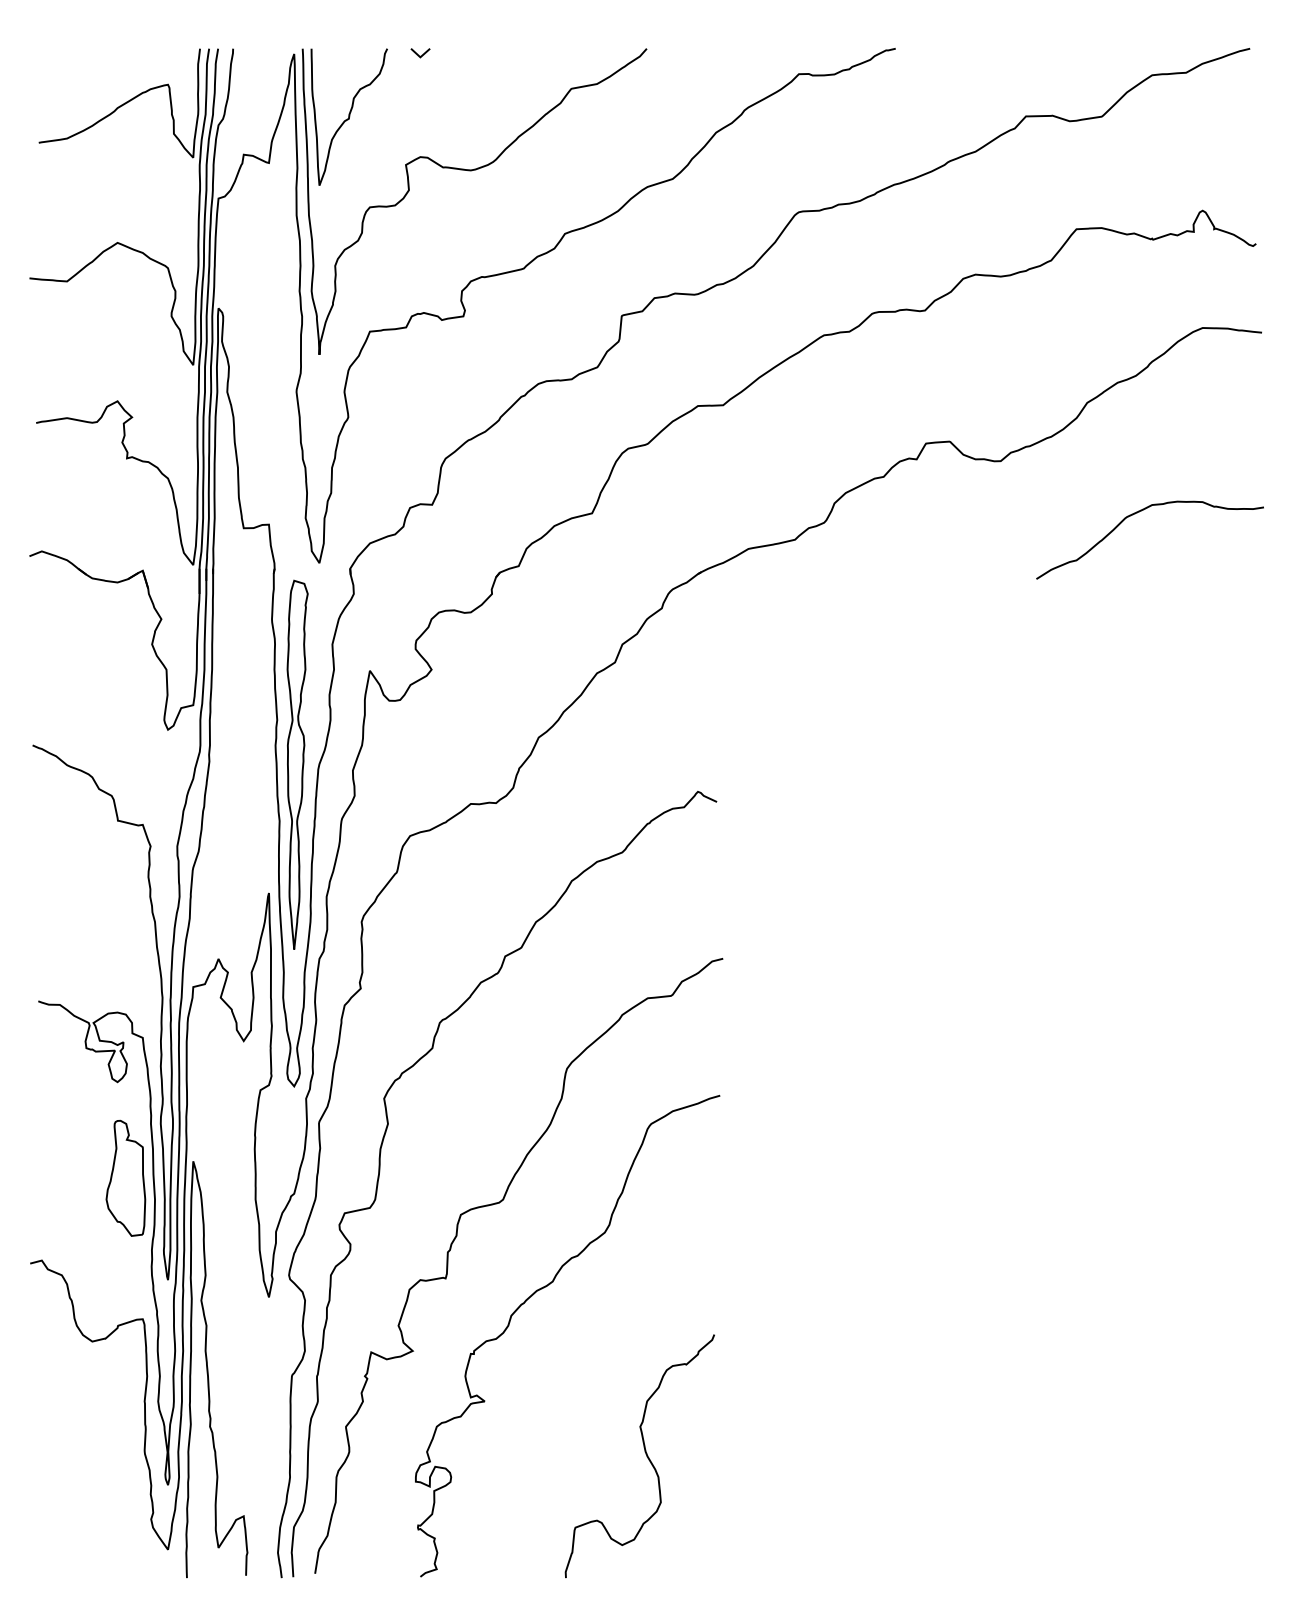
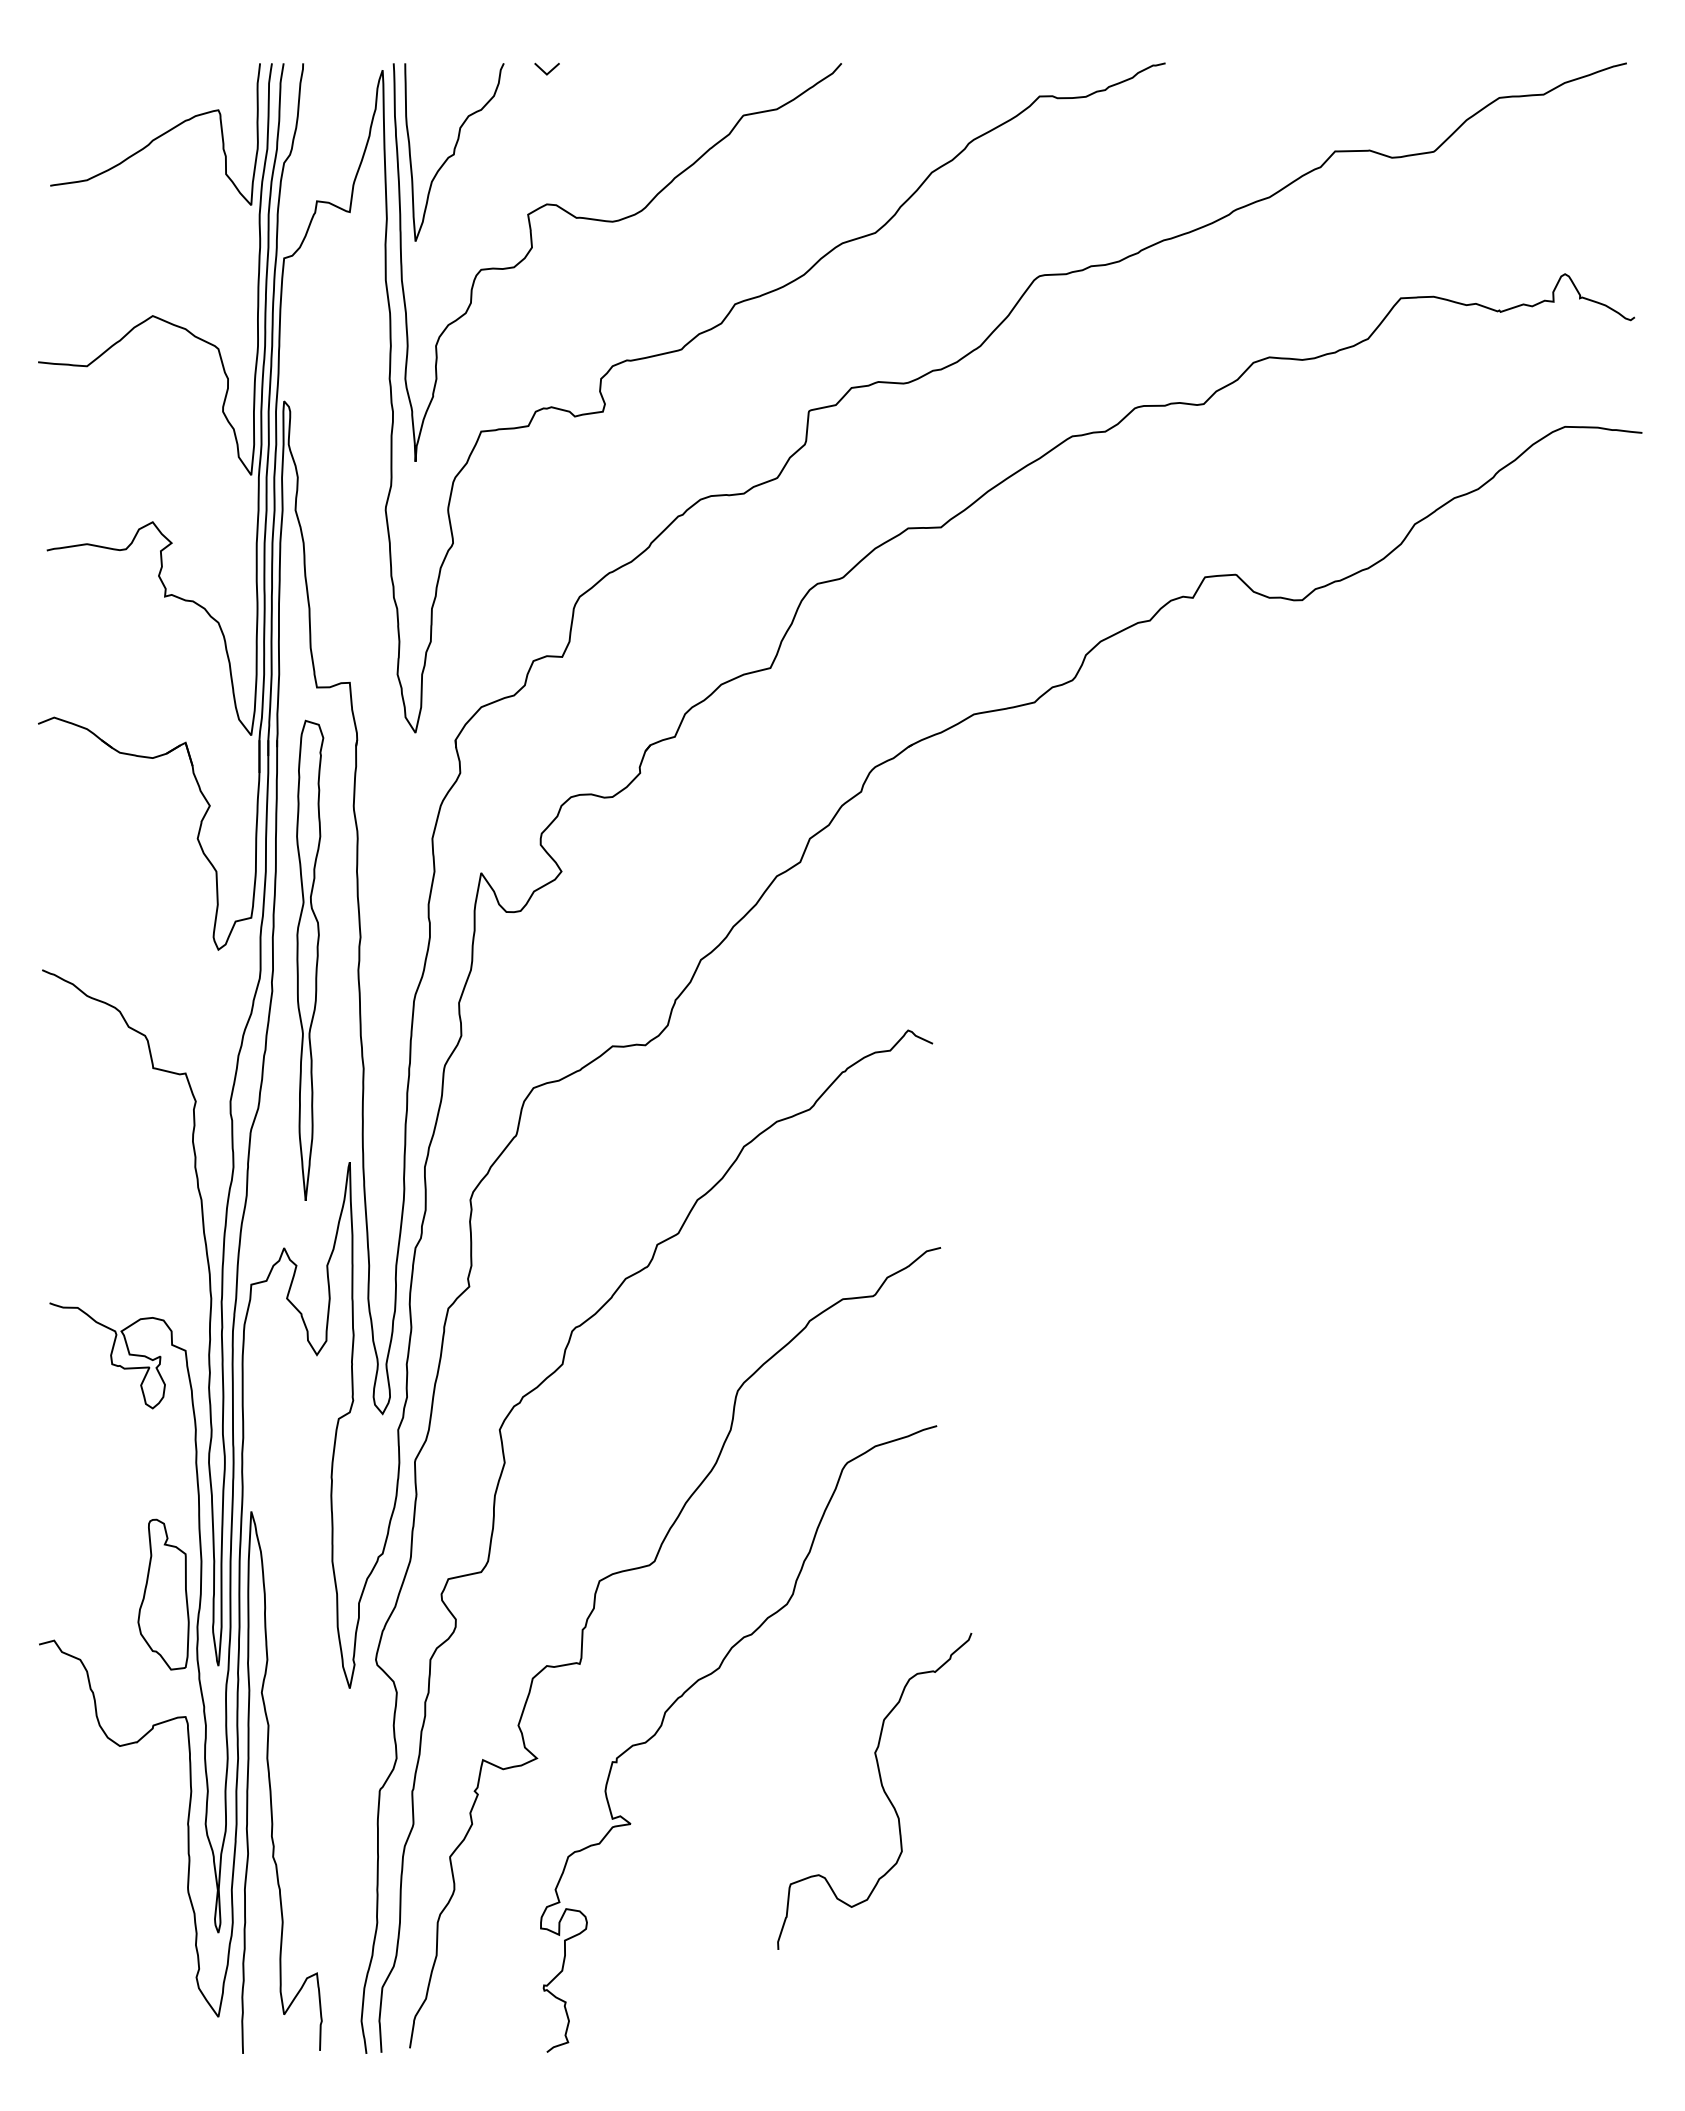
curve: (1138, 512) -> (1481, 667), removed
part: (297, 764) -> (310, 959), moved
part: (125, 1178) -> (163, 1594), moved
curve: (645, 1453) -> (881, 1787), moved

